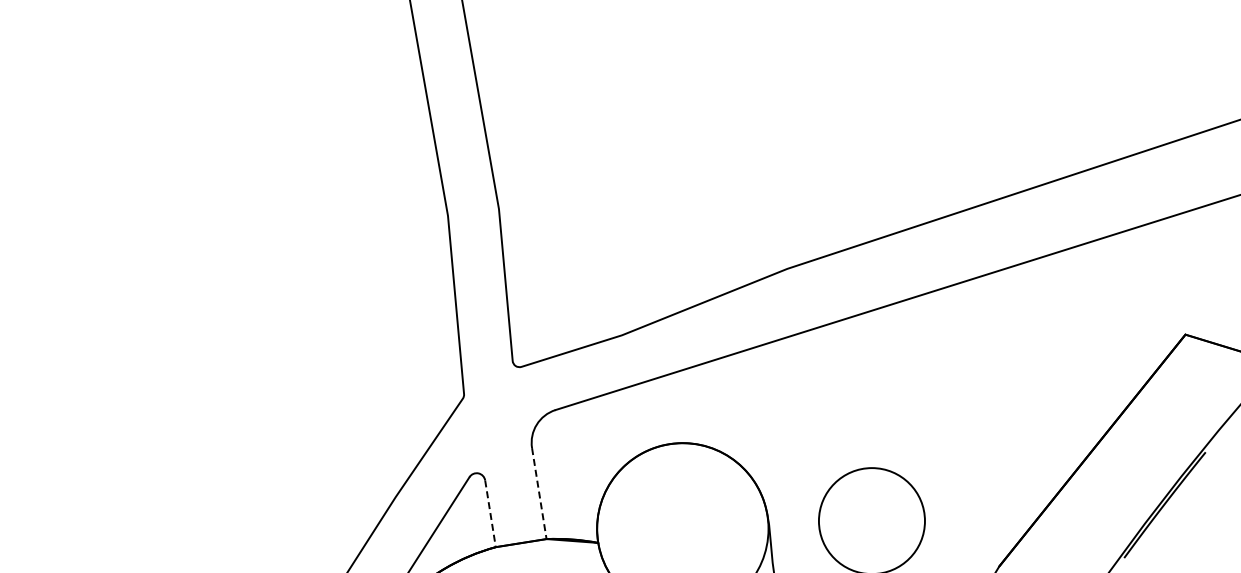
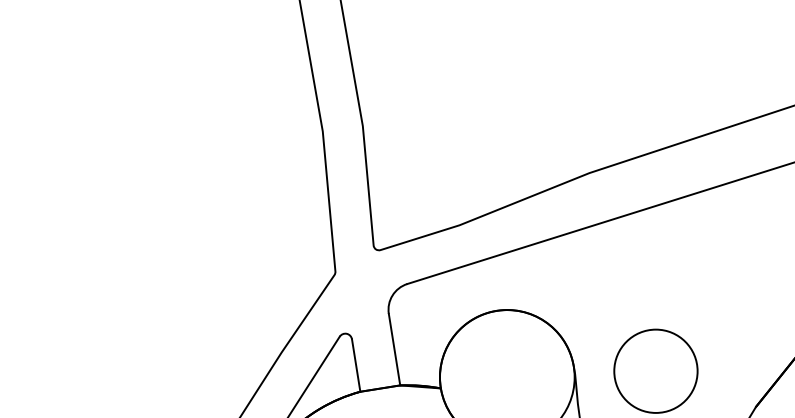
line: (539, 494) -> (394, 350), dashed -> solid
line: (490, 513) -> (356, 365), dashed -> solid

